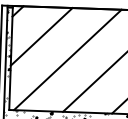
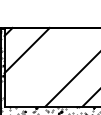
line: (67, 58) -> (47, 66), removed

